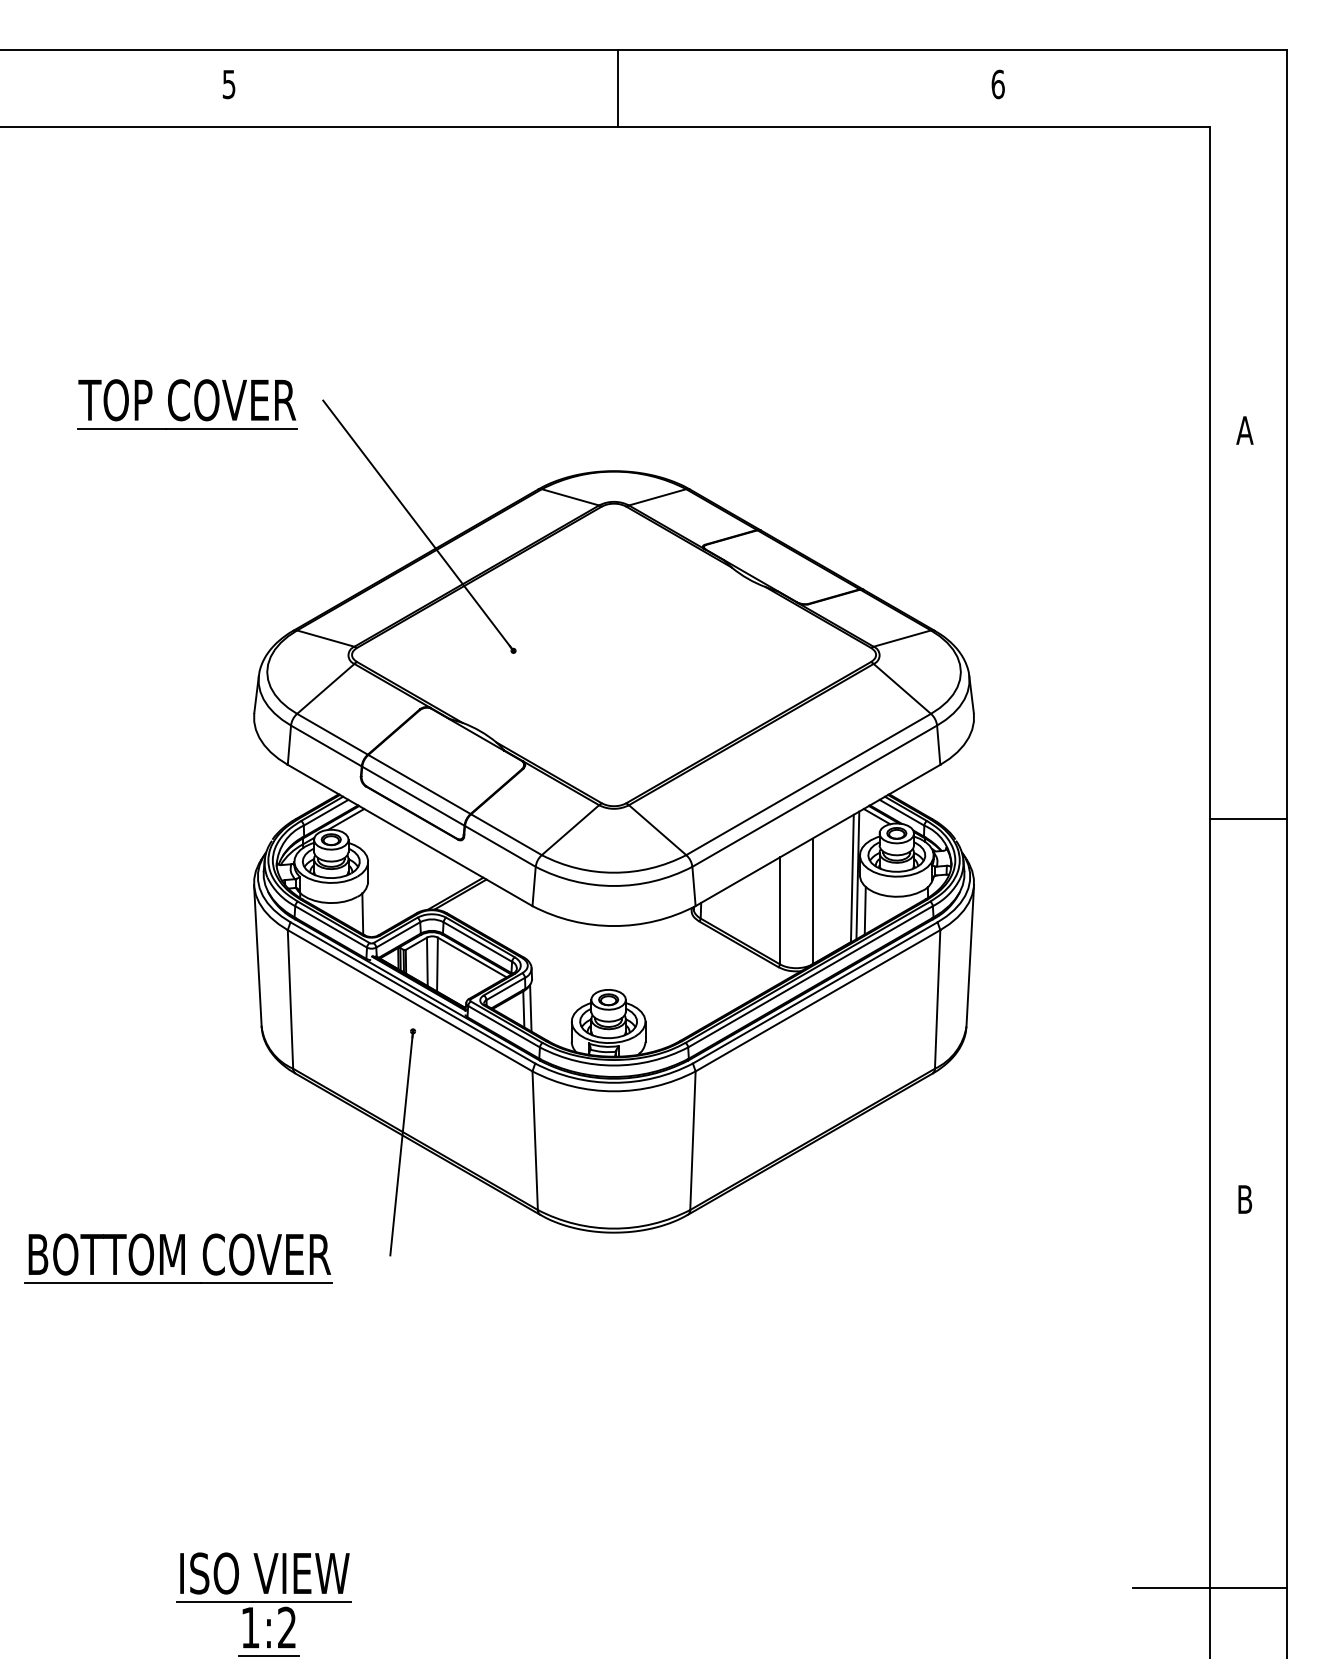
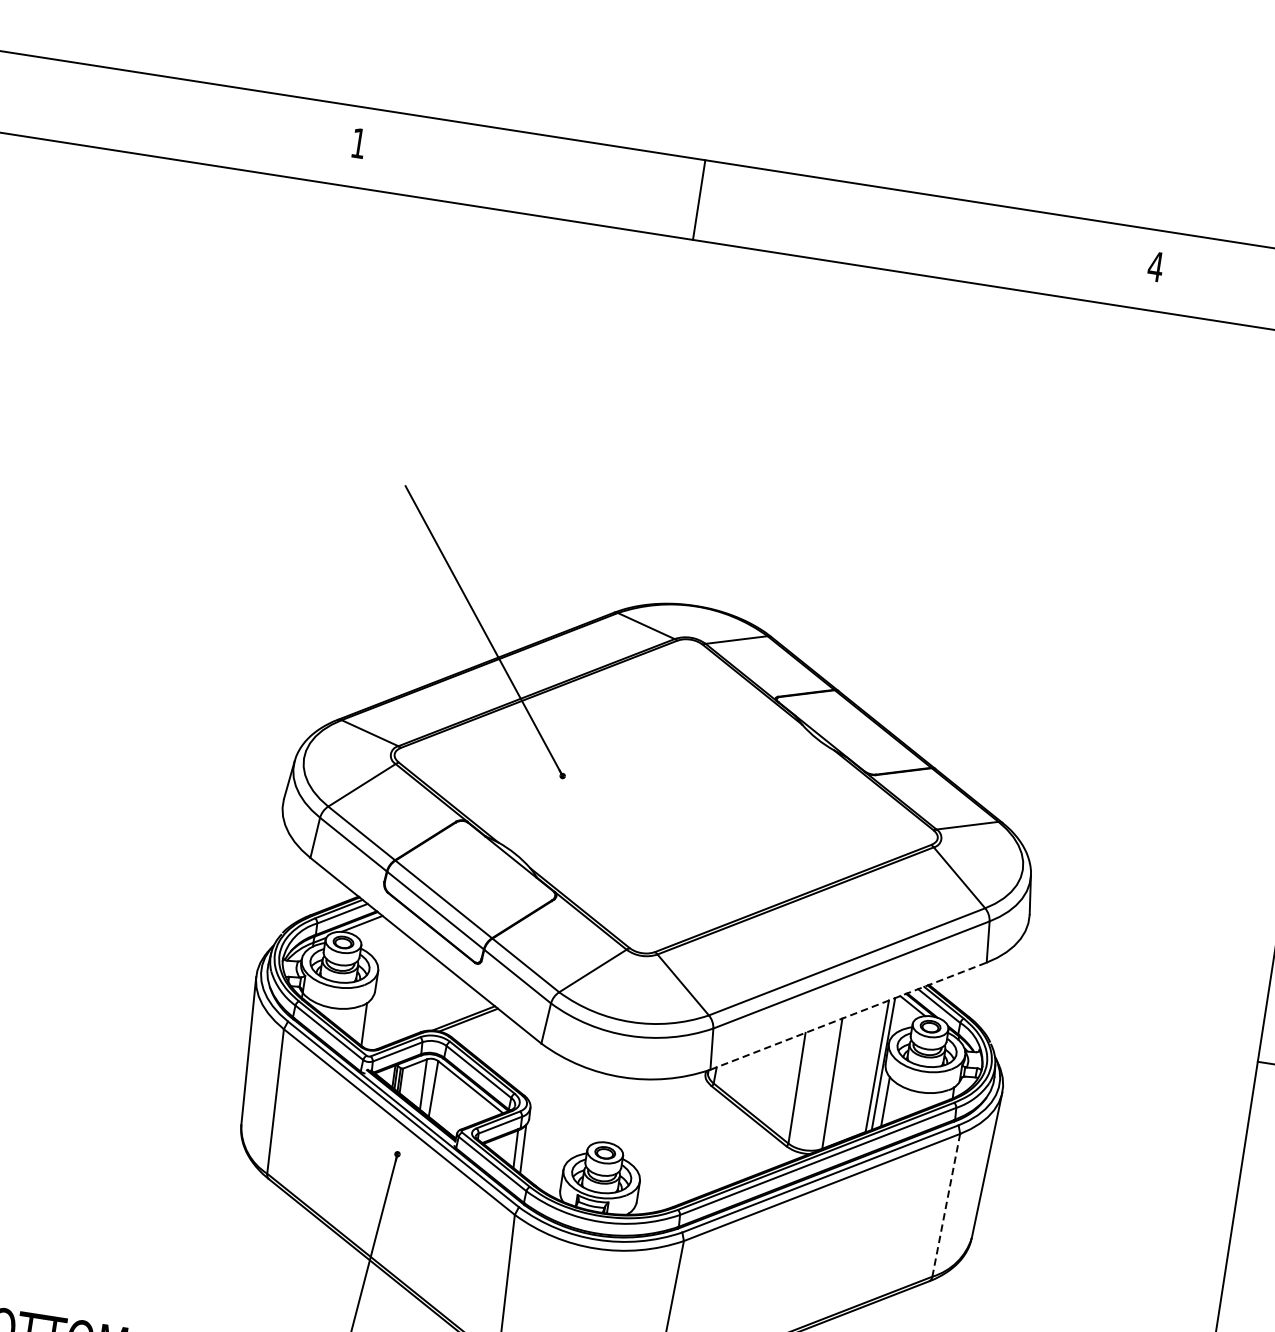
text: (228, 84) -> (358, 143), 5 -> 1
text: (998, 84) -> (1156, 266), 6 -> 4
line: (618, 87) -> (699, 199), moved
part: (194, 404) -> (271, 469), removed
line: (818, 835) -> (849, 1016), solid -> dashed
line: (937, 999) -> (946, 1205), solid -> dashed

